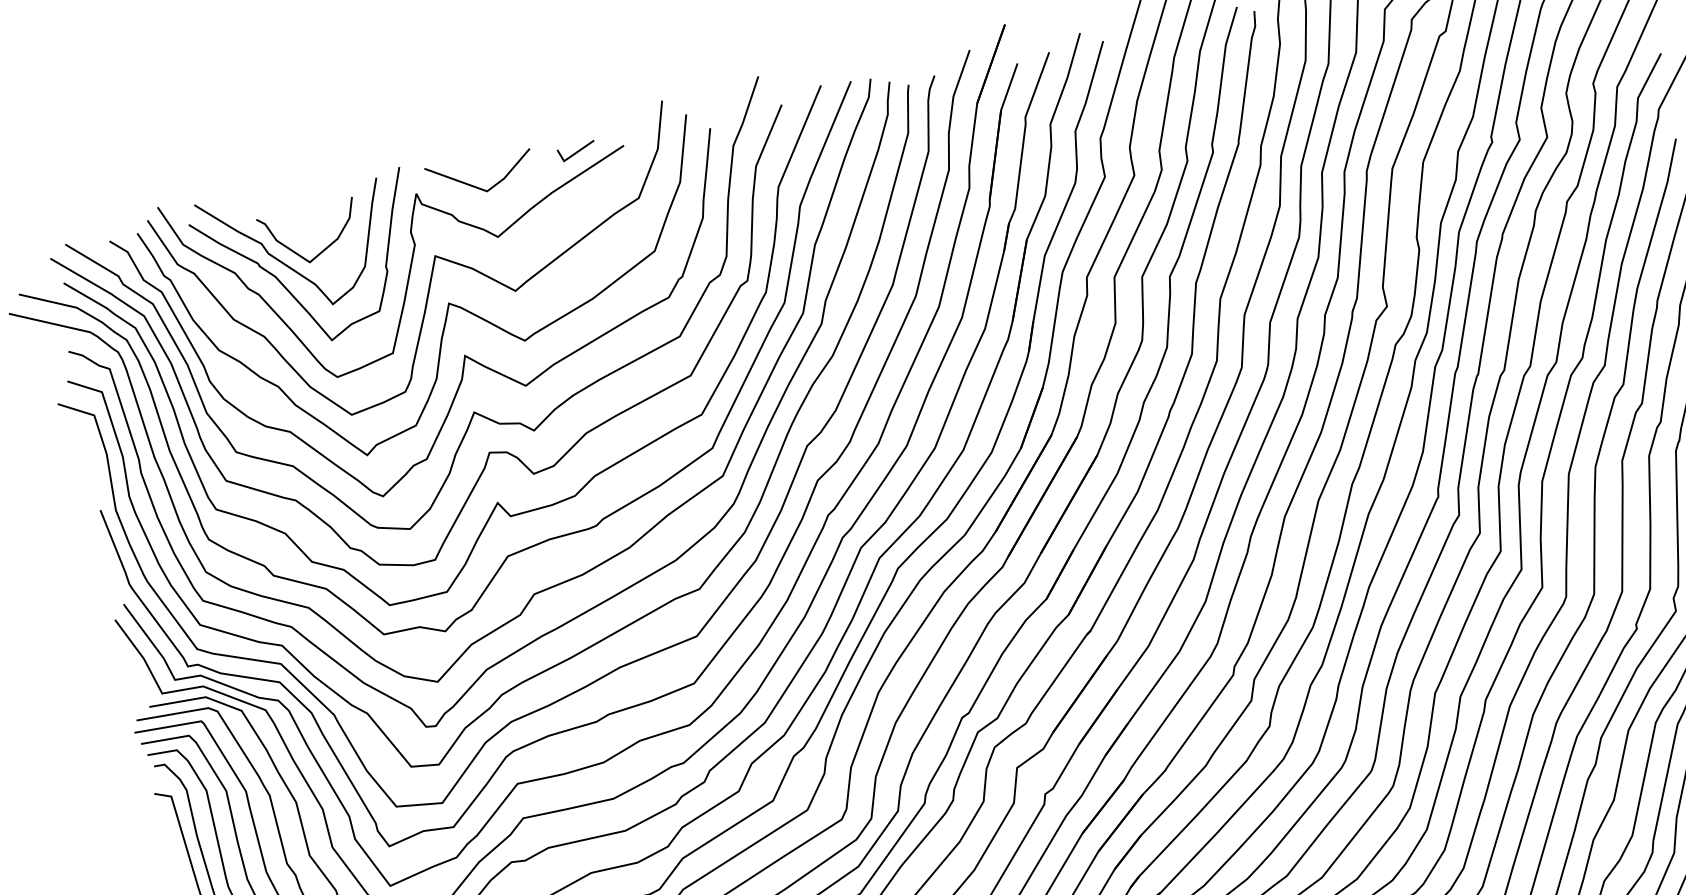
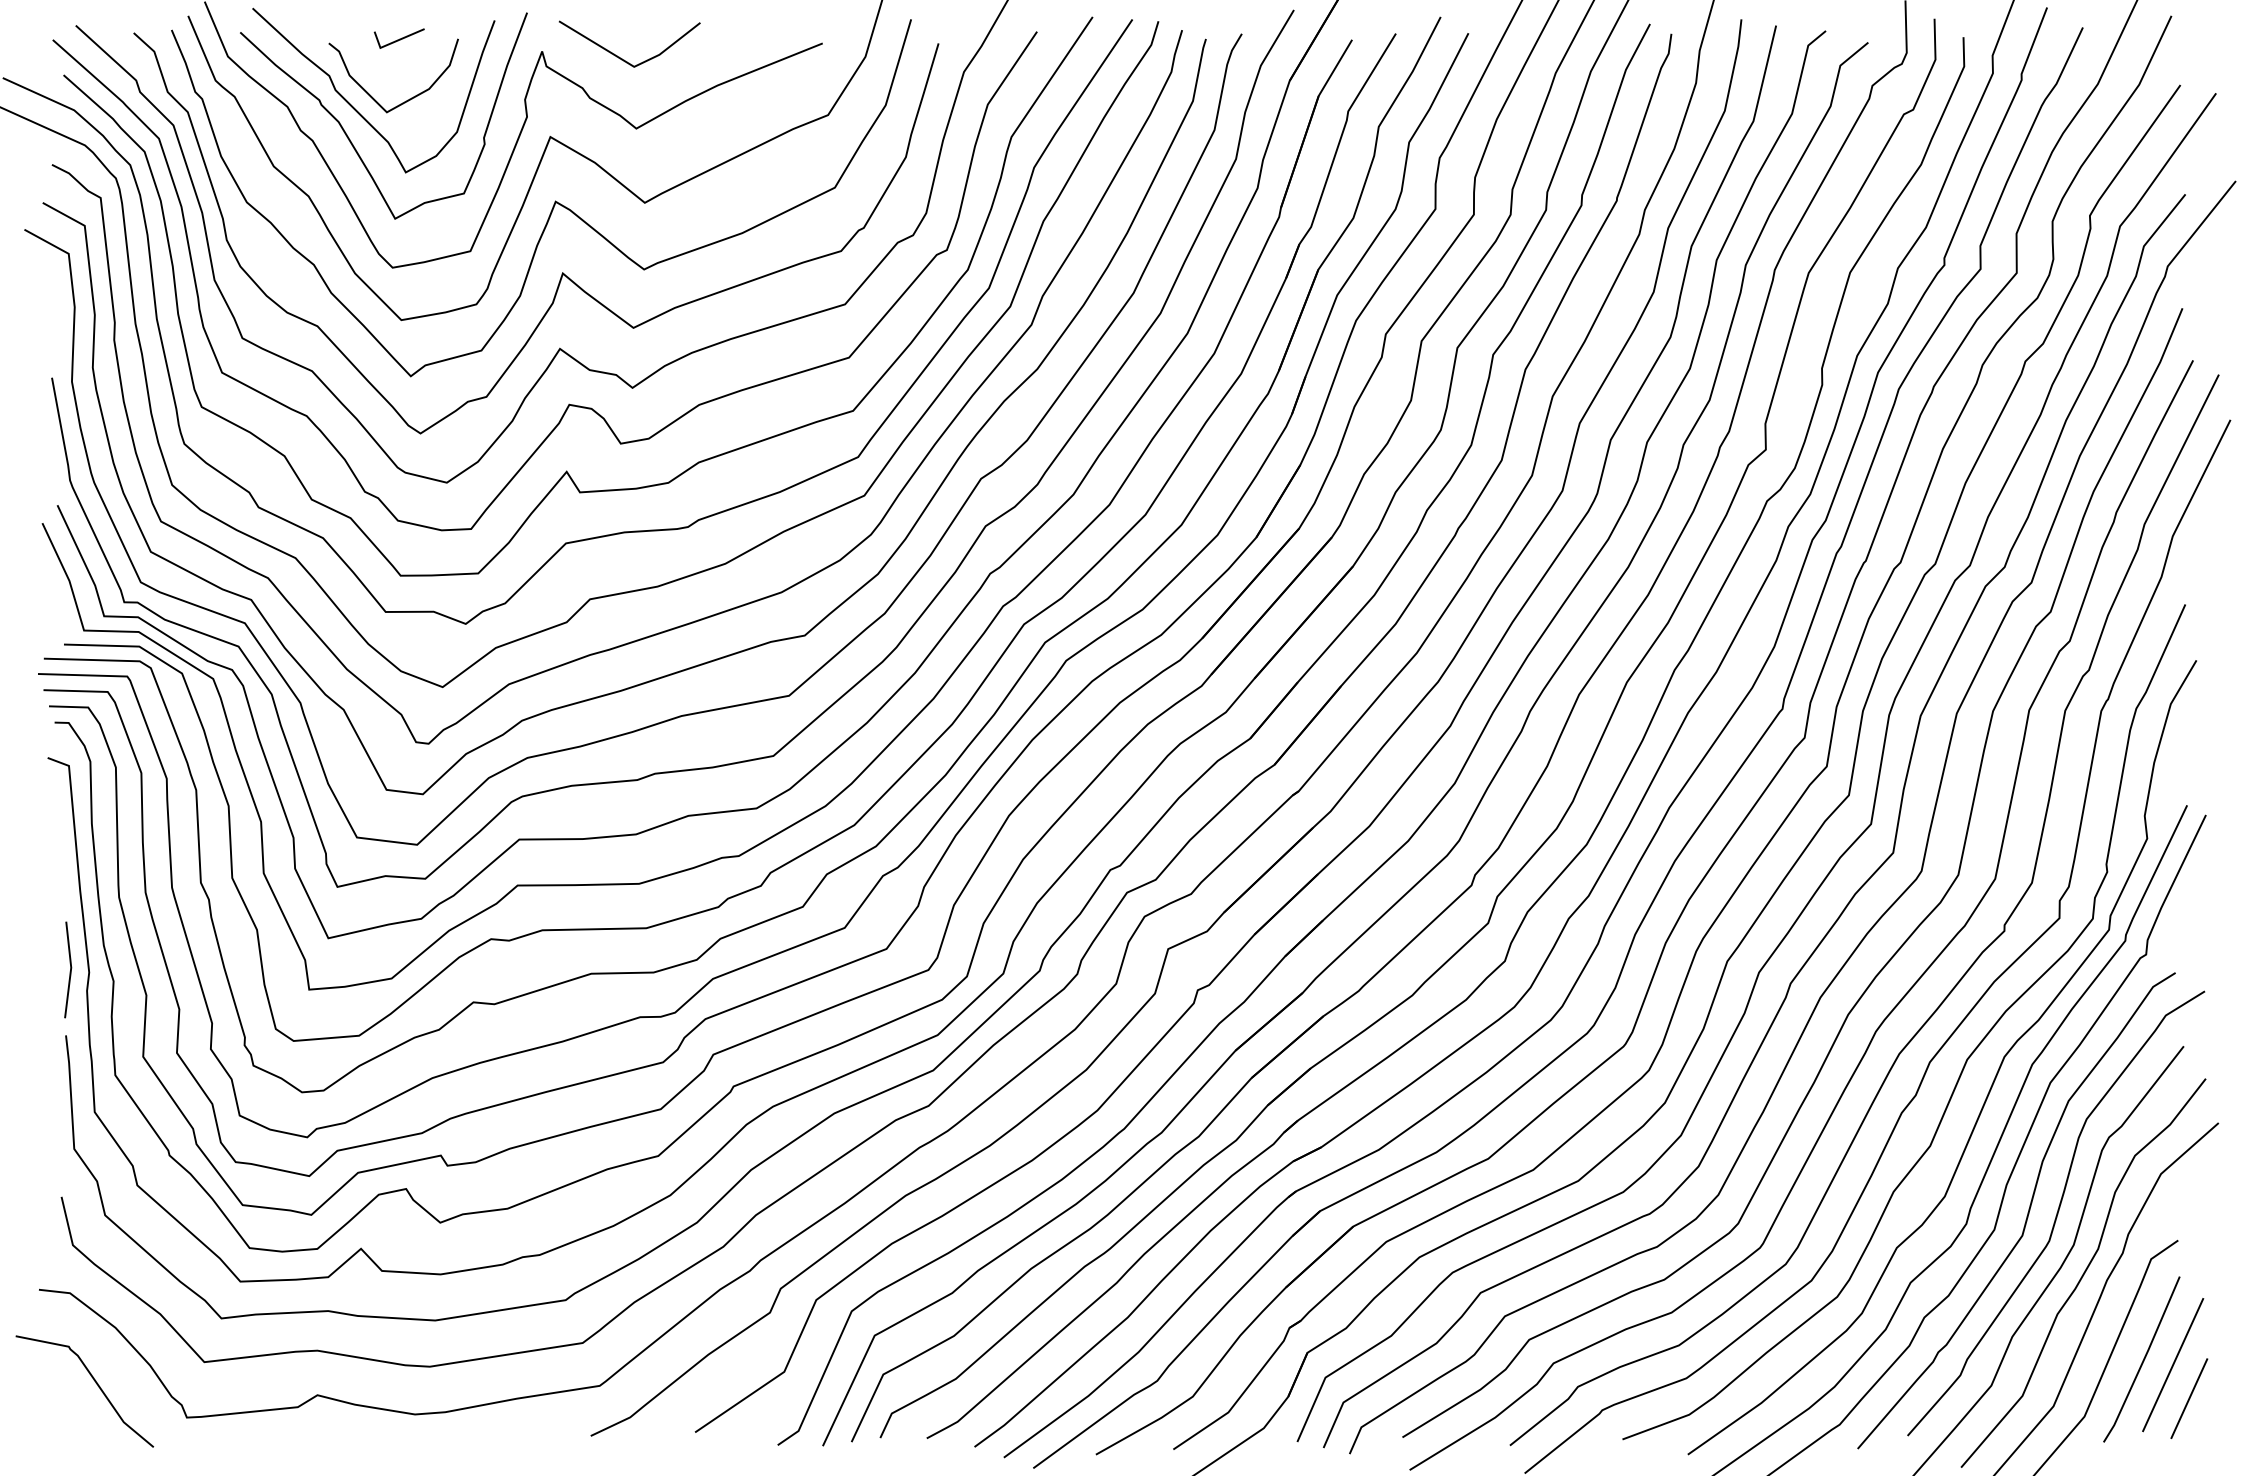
line: (576, 151) -> (399, 38), moved

